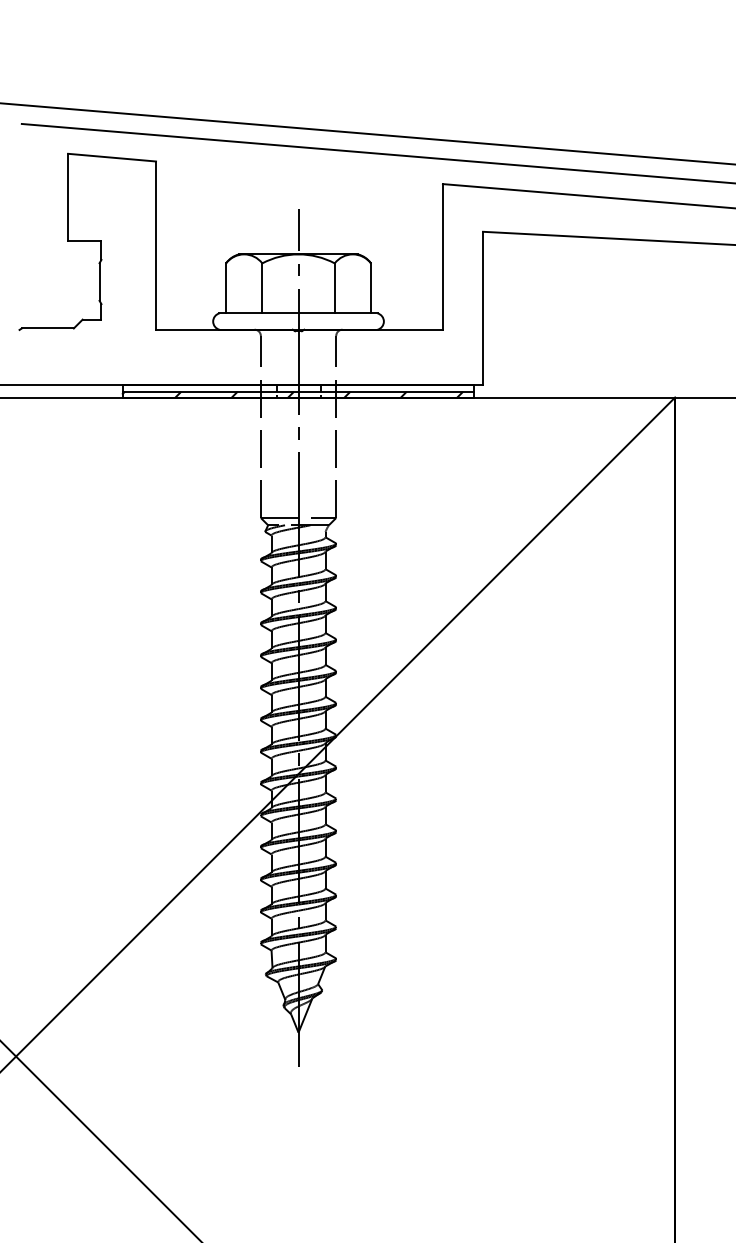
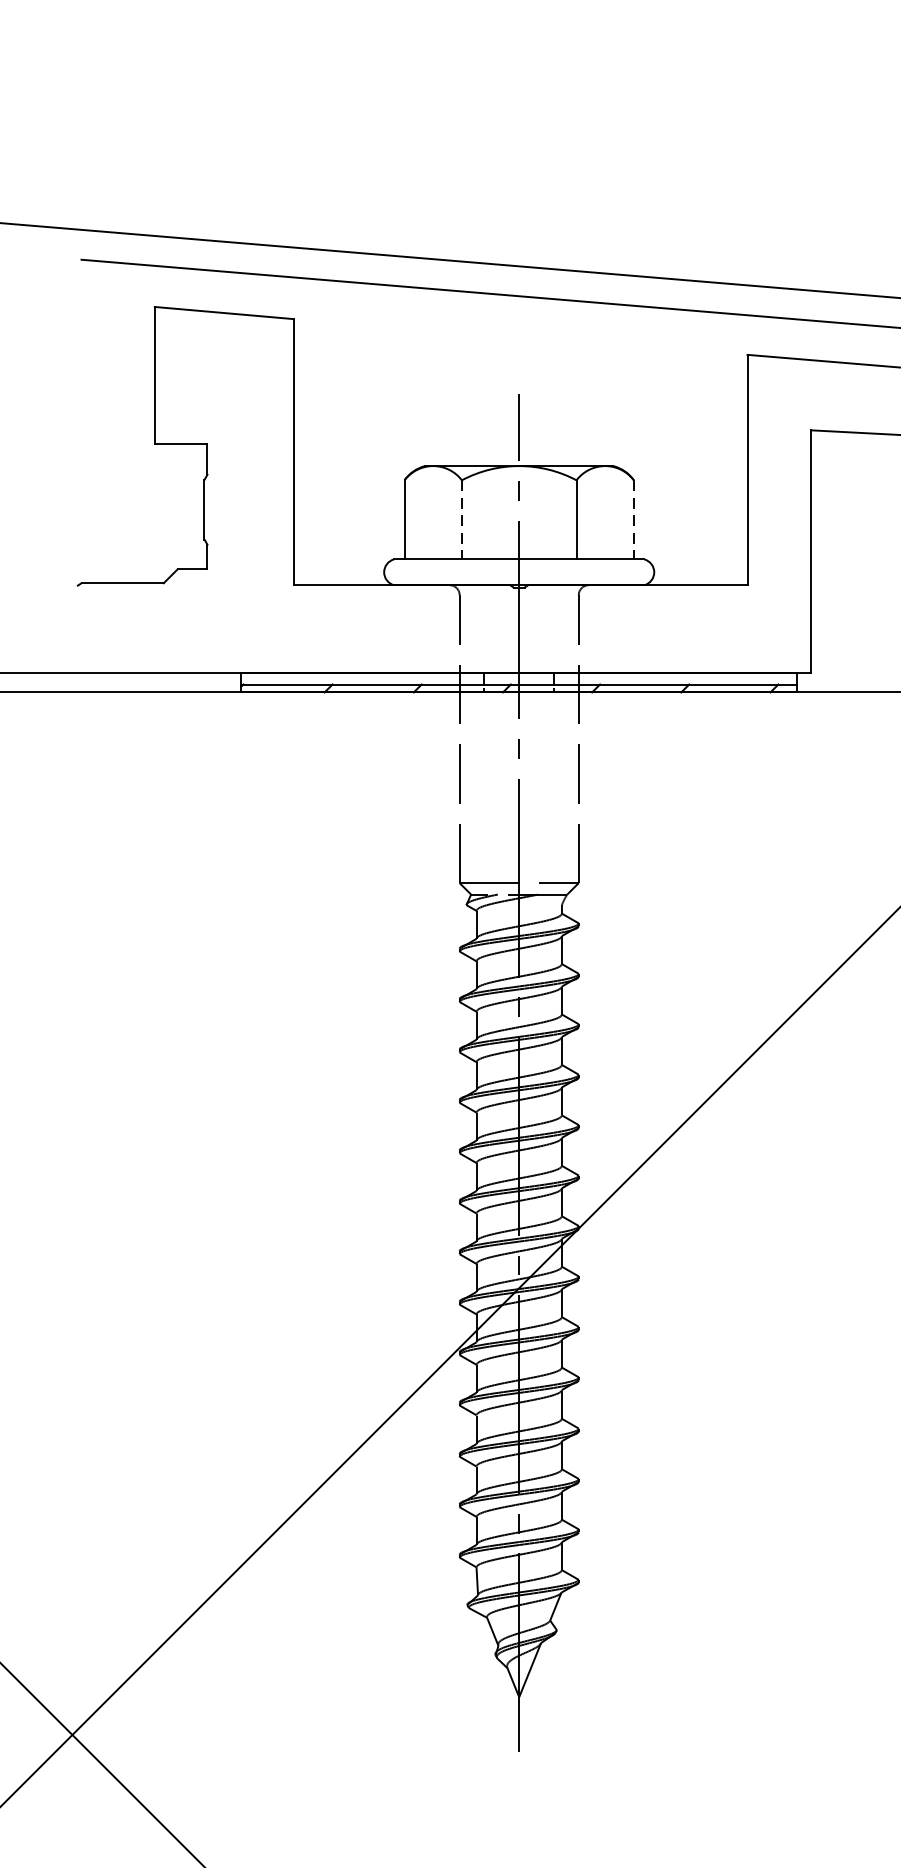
line: (262, 288) -> (462, 520), solid -> dashed
line: (371, 288) -> (634, 520), solid -> dashed

